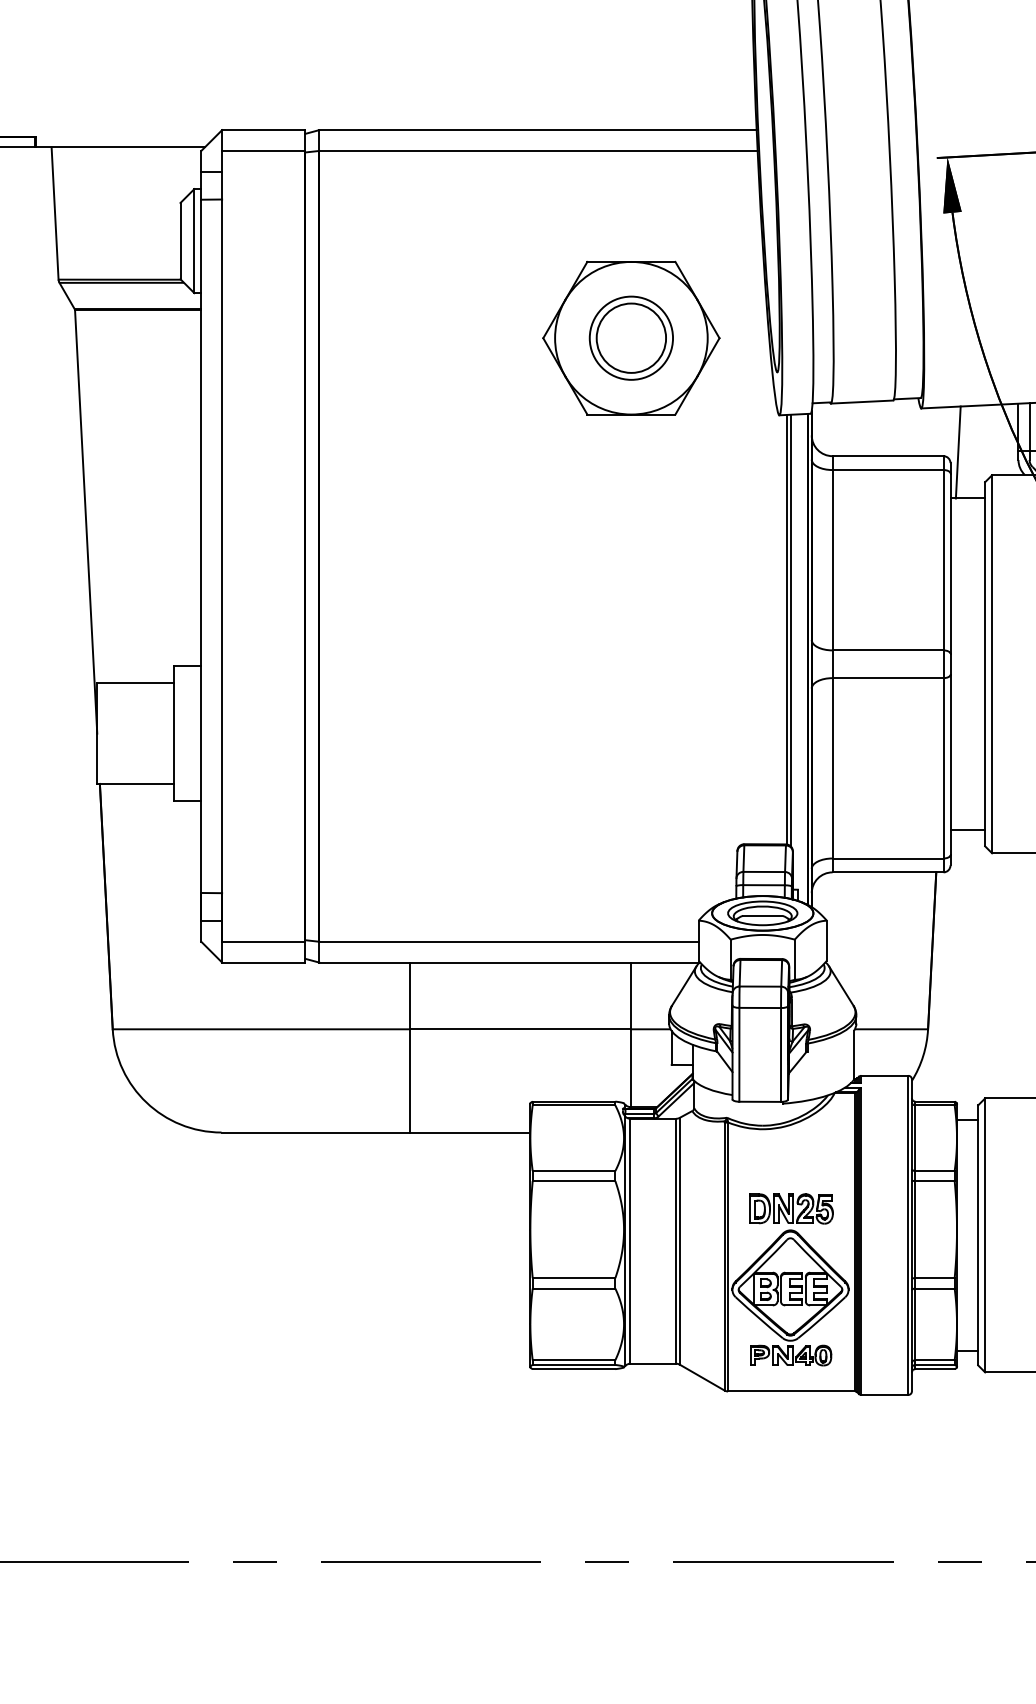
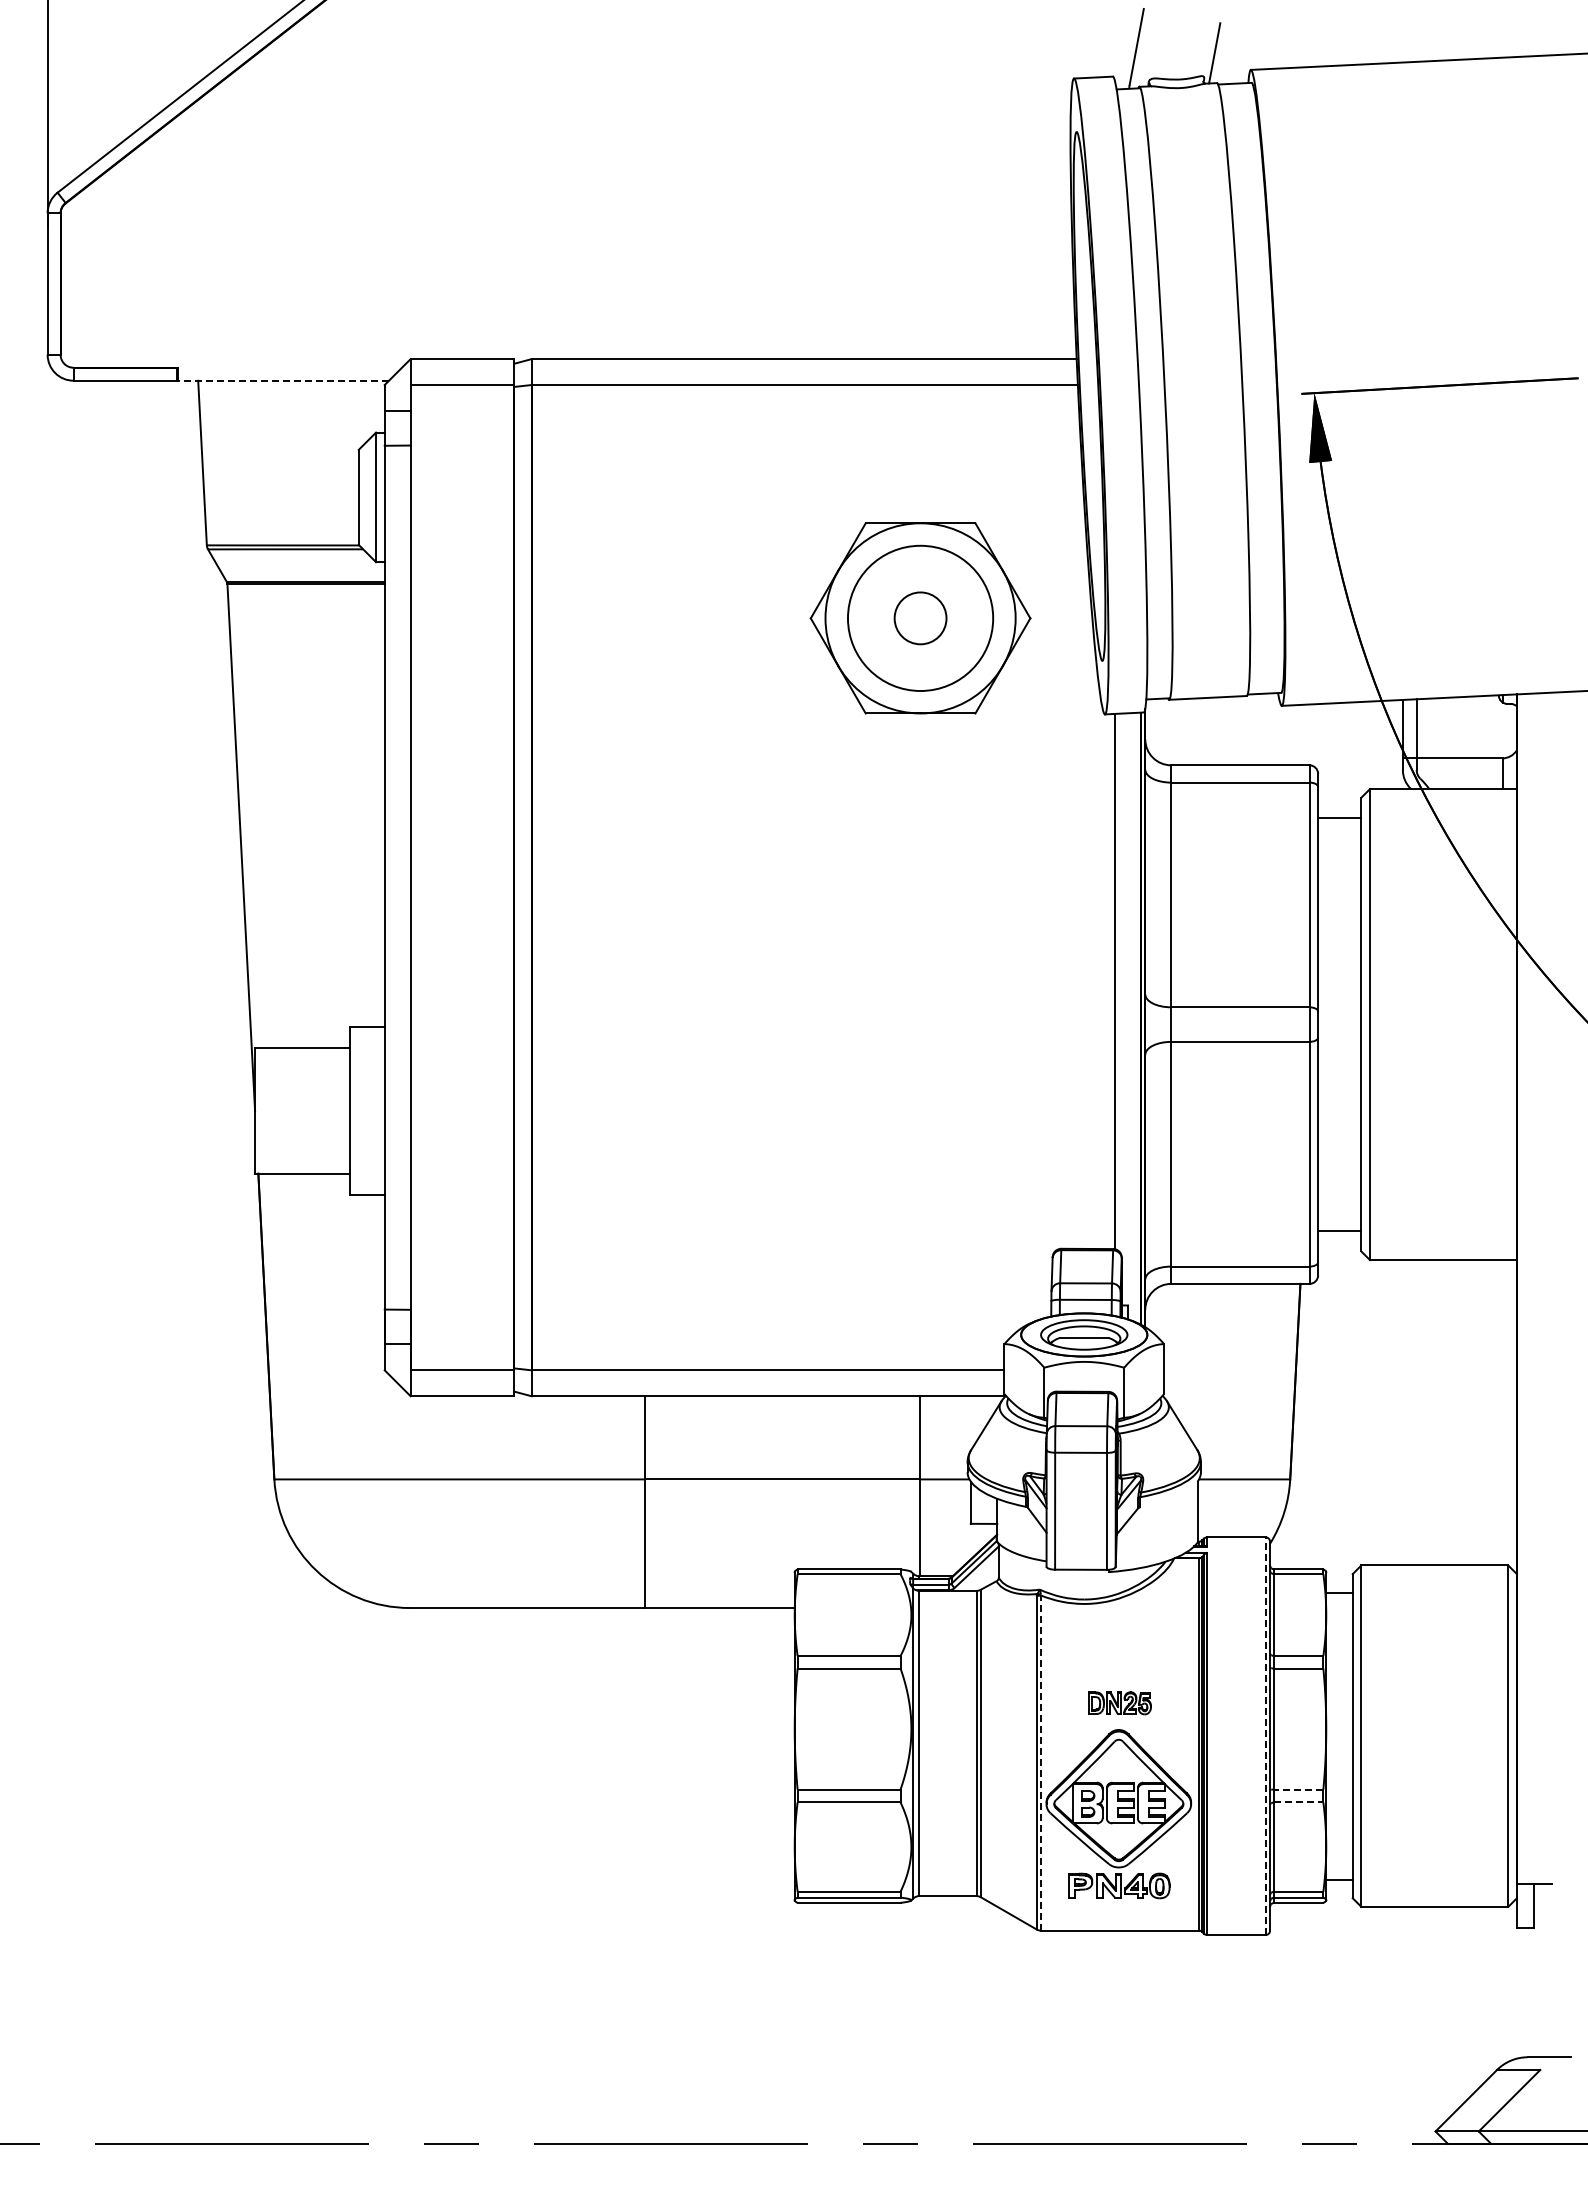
line: (120, 147) -> (283, 380), solid -> dashed
circle: (631, 338) -> (920, 618), size x0.6
circle: (631, 338) -> (920, 618), size x1.4
line: (957, 452) -> (1327, 760), removed
line: (791, 630) -> (1119, 982), removed
part: (791, 1209) -> (1119, 1703), size x0.6
line: (908, 1235) -> (1265, 1736), solid -> dashed
line: (728, 1257) -> (1041, 1763), solid -> dashed
line: (934, 1278) -> (1298, 1789), solid -> dashed
line: (935, 1288) -> (1299, 1802), solid -> dashed

